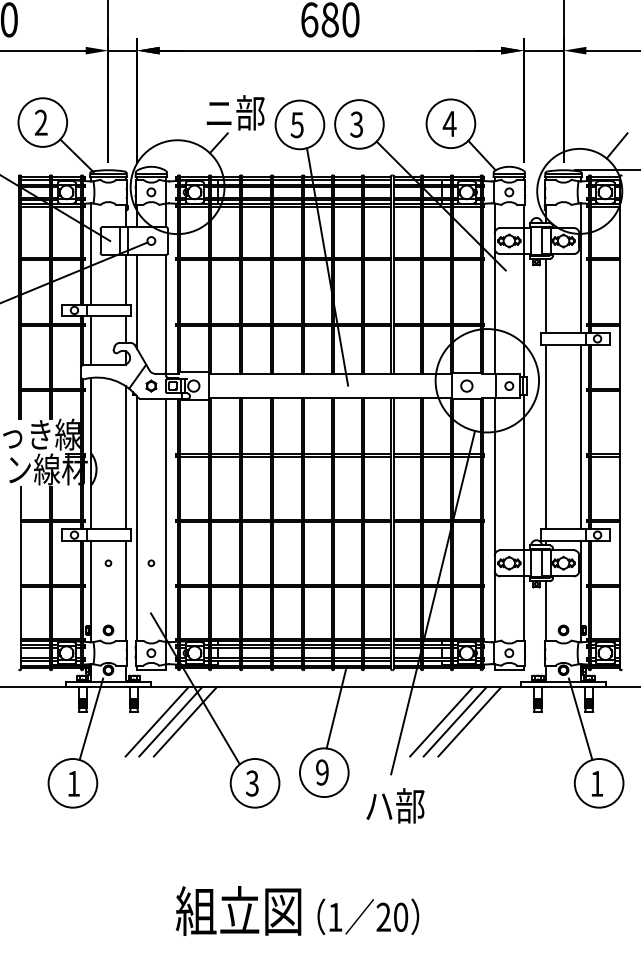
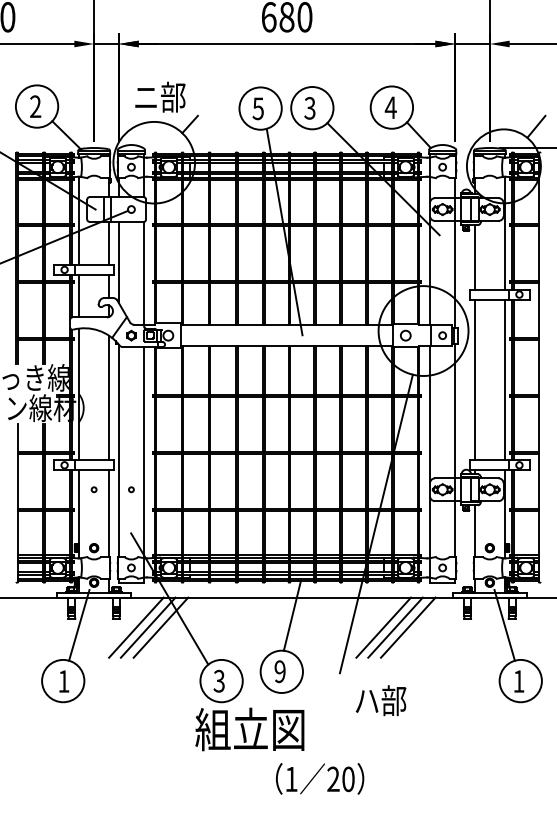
text: (235, 112) -> (160, 96), moved
text: (395, 805) -> (381, 700), moved
text: (238, 910) -> (249, 729), moved
text: (368, 916) -> (320, 778), moved

